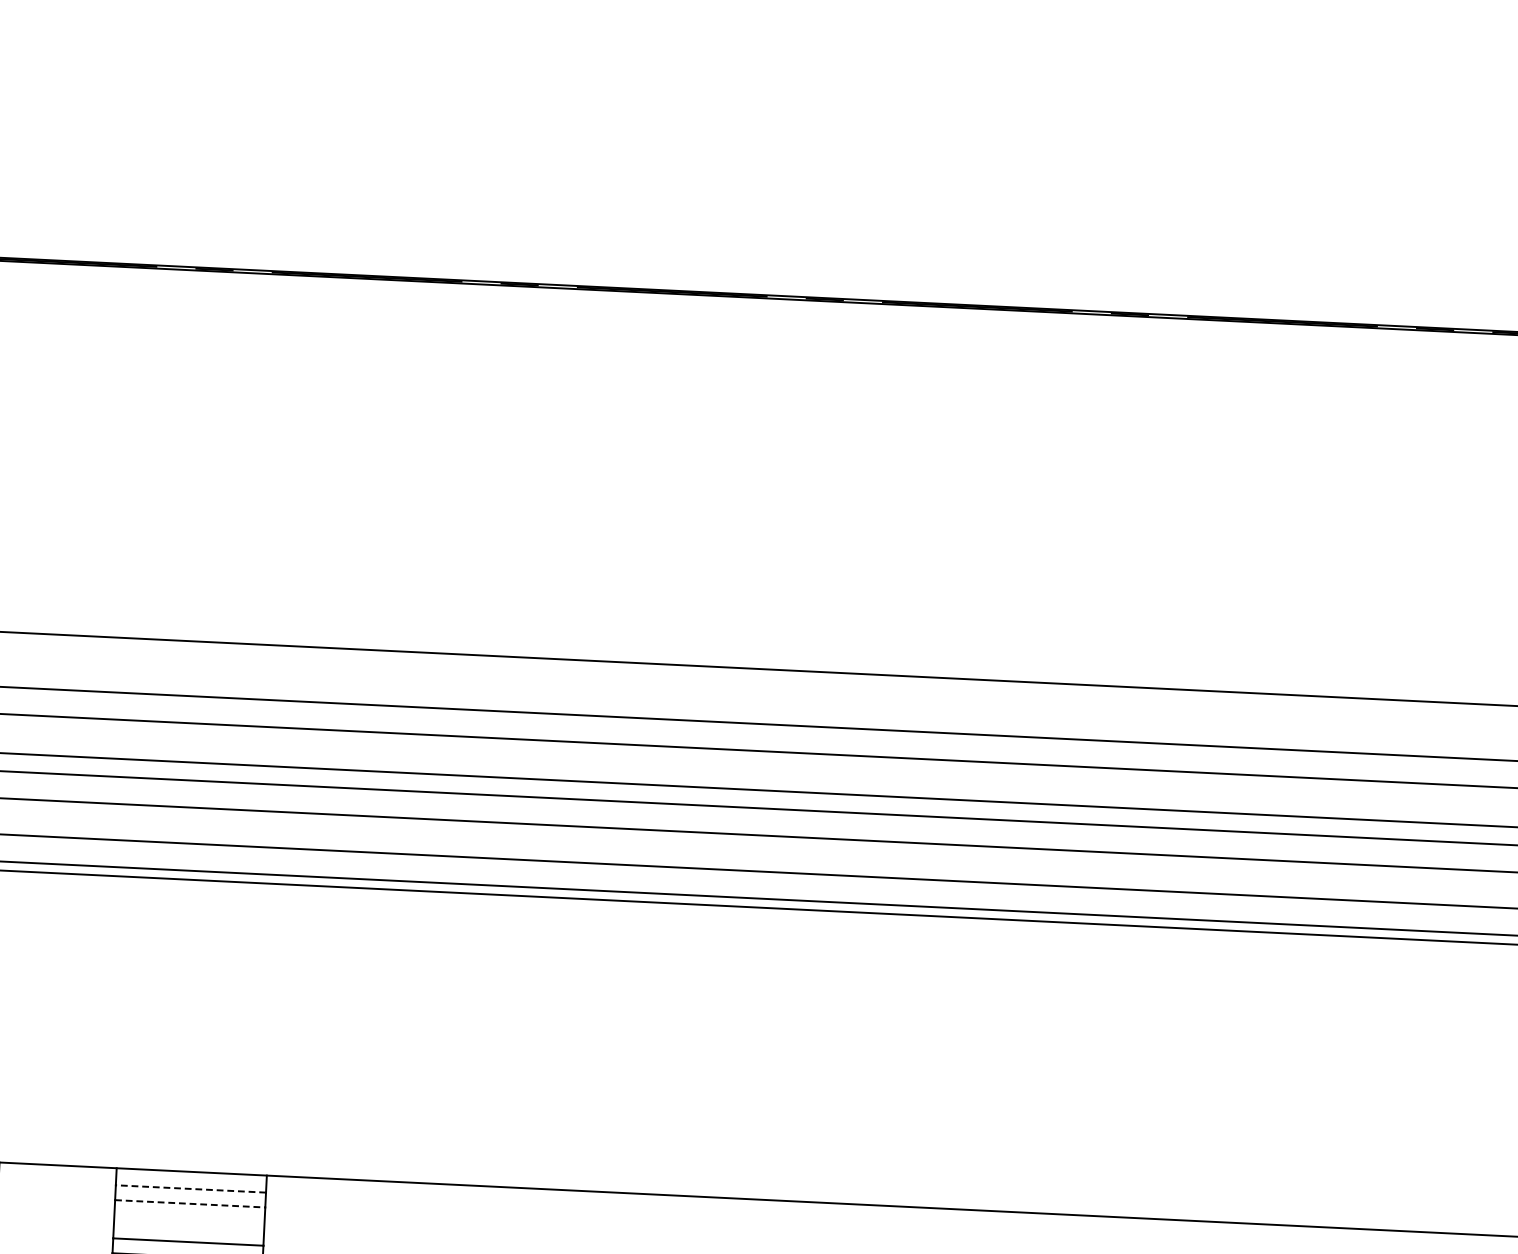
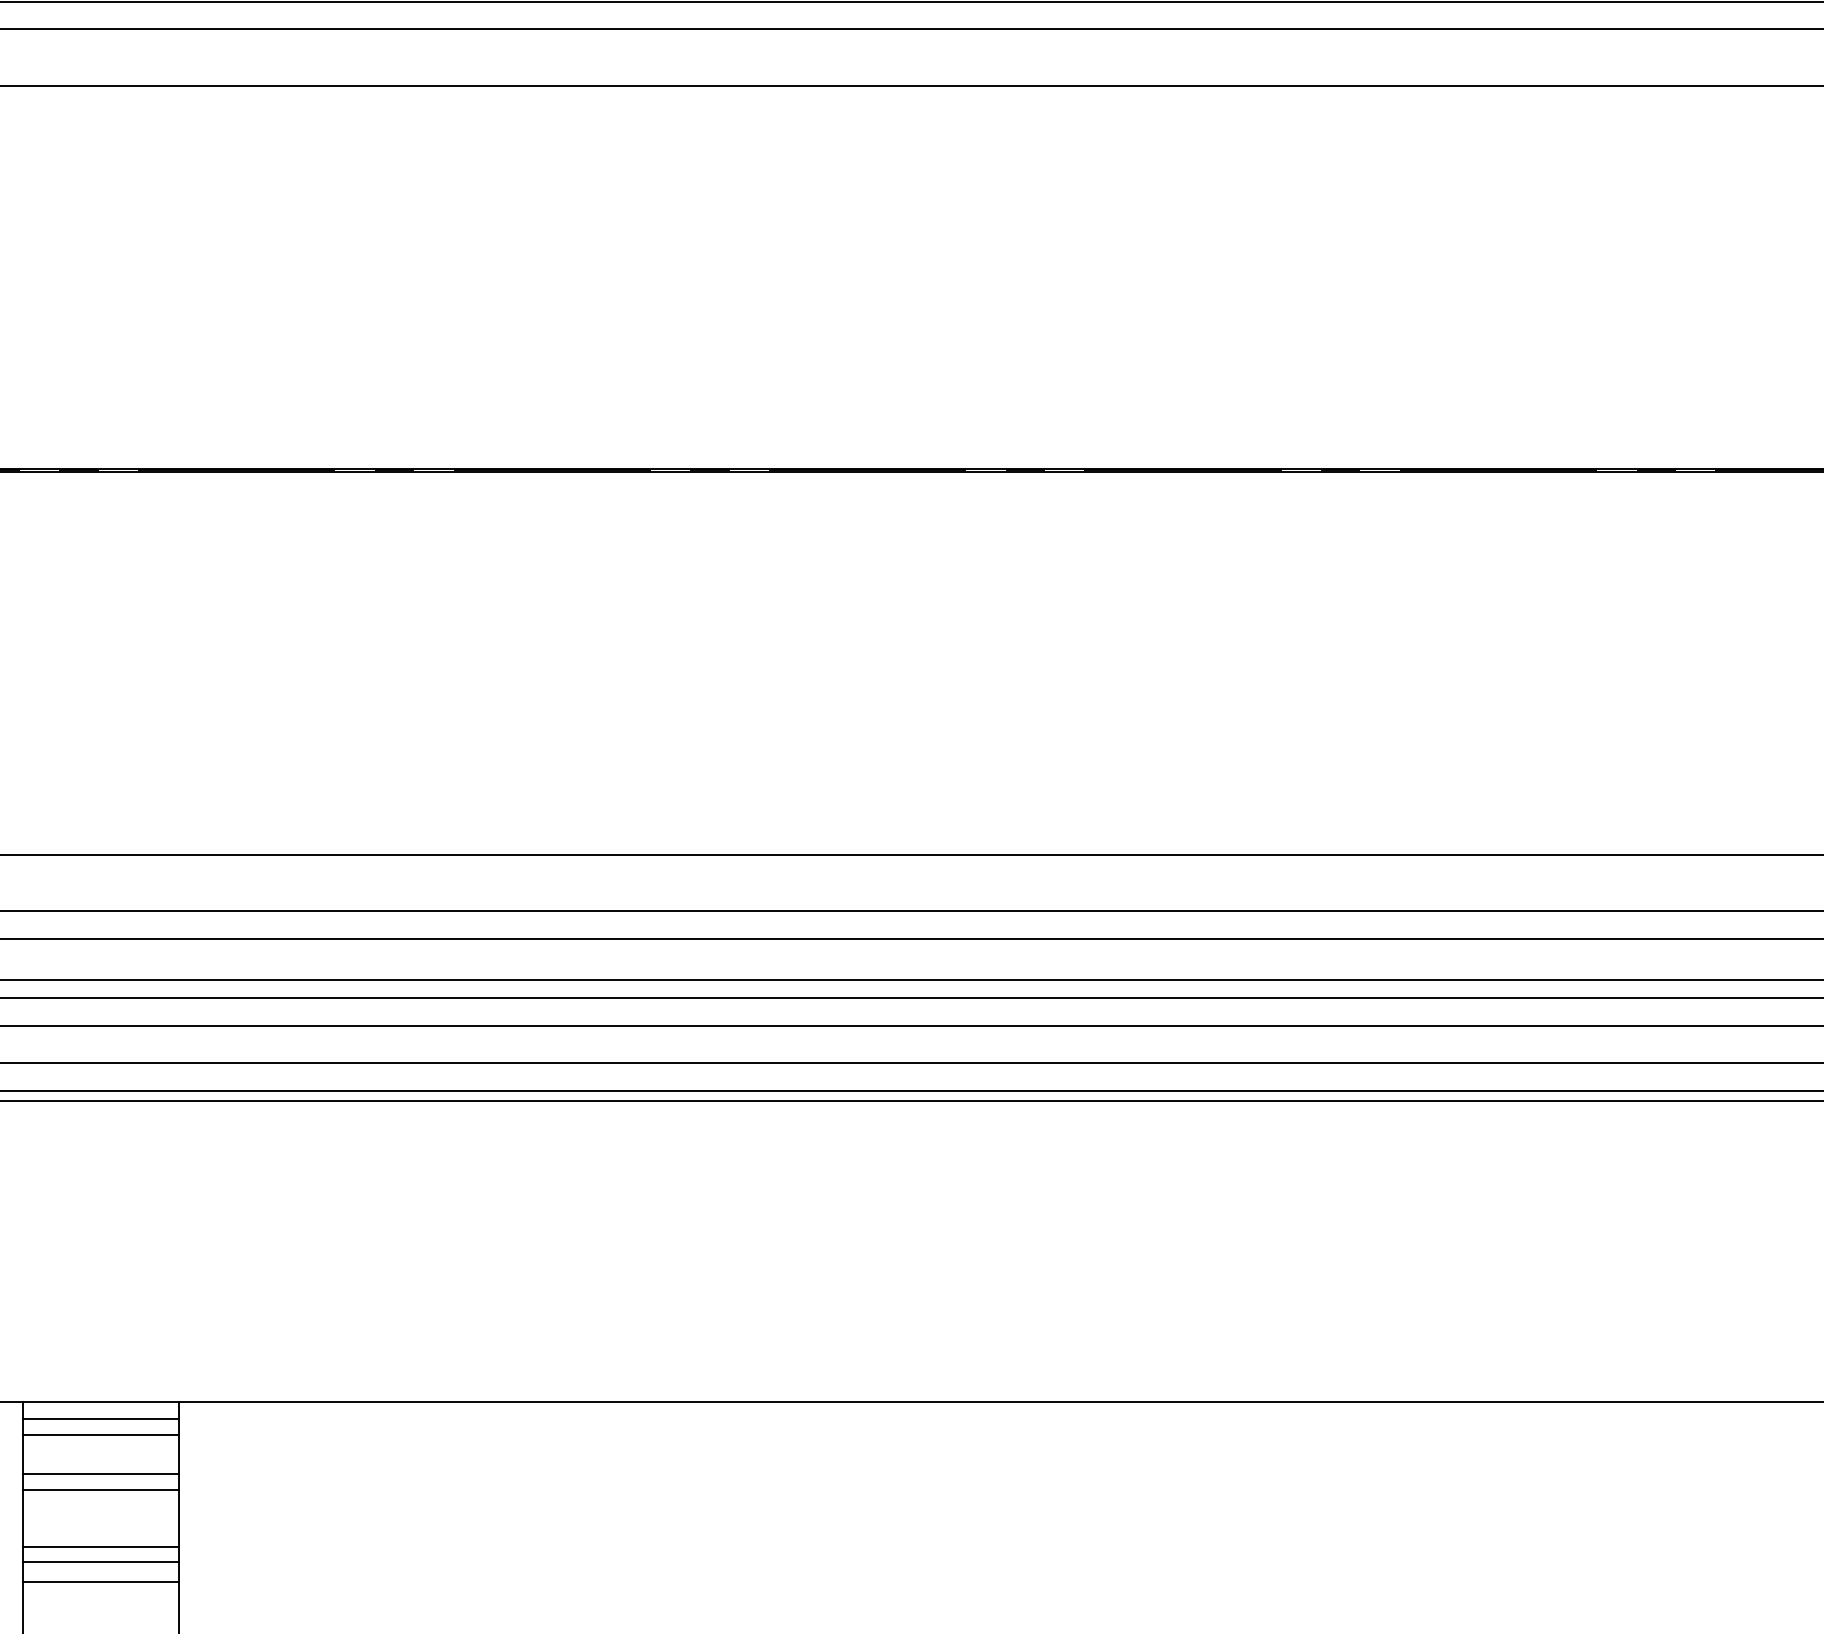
line: (191, 1189) -> (101, 1419), dashed -> solid
line: (190, 1203) -> (101, 1434), dashed -> solid

